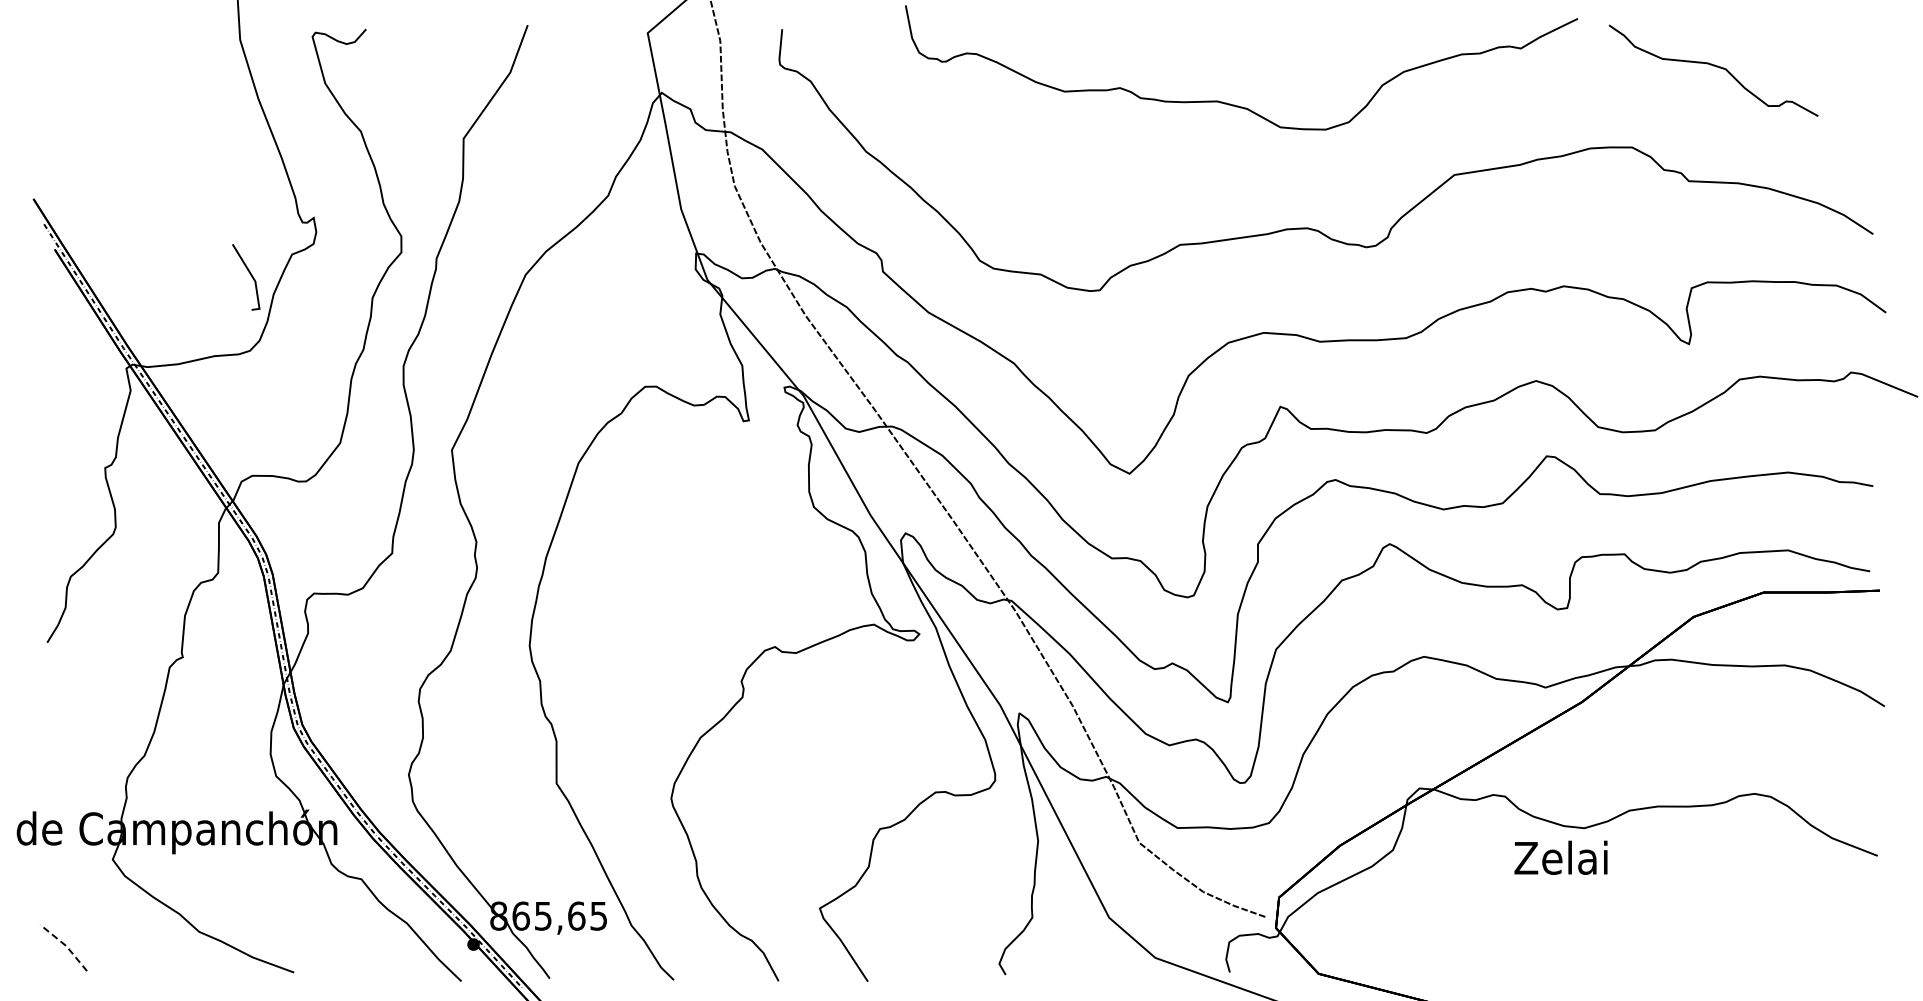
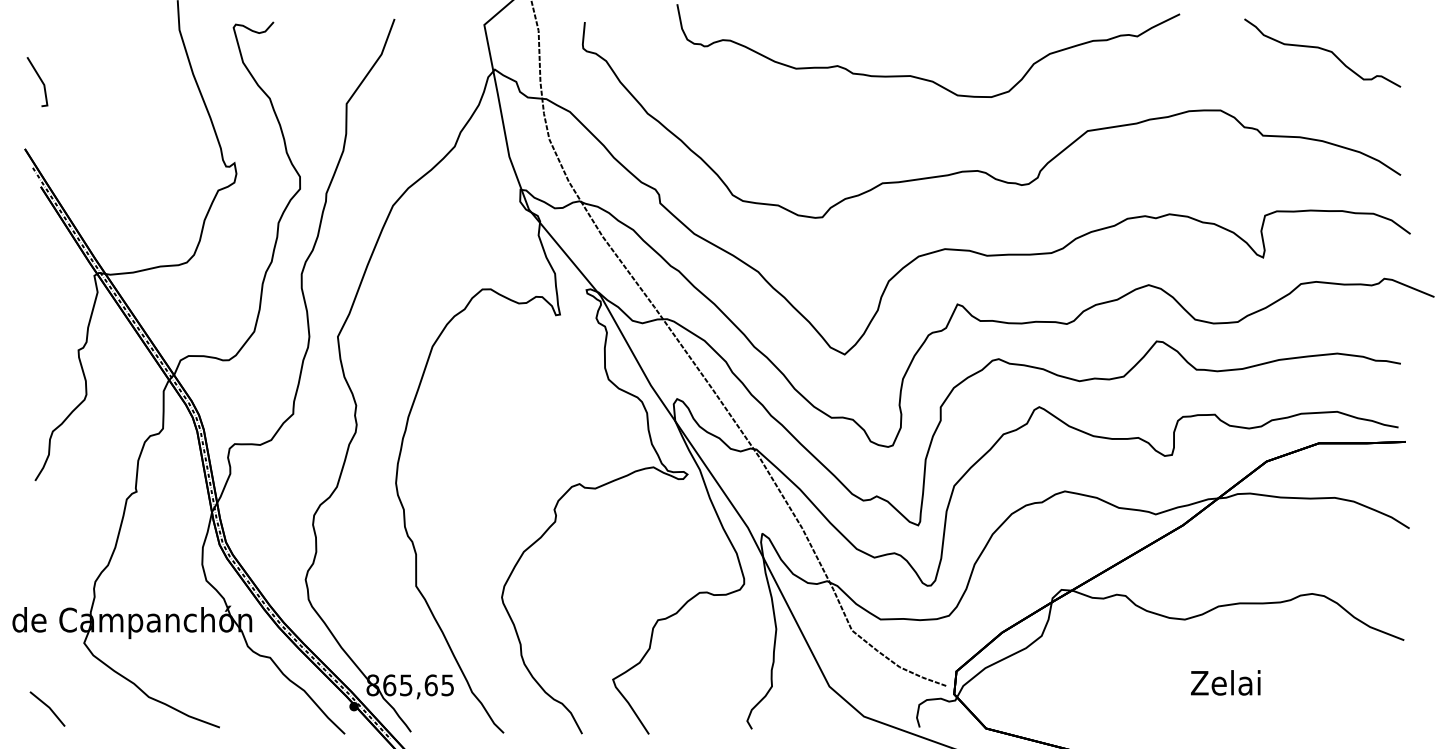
curve: (1713, 66) -> (1322, 49), moved
line: (250, 275) -> (40, 80), moved
text: (1560, 857) -> (1225, 682), moved
line: (66, 946) -> (49, 708), dashed -> solid

